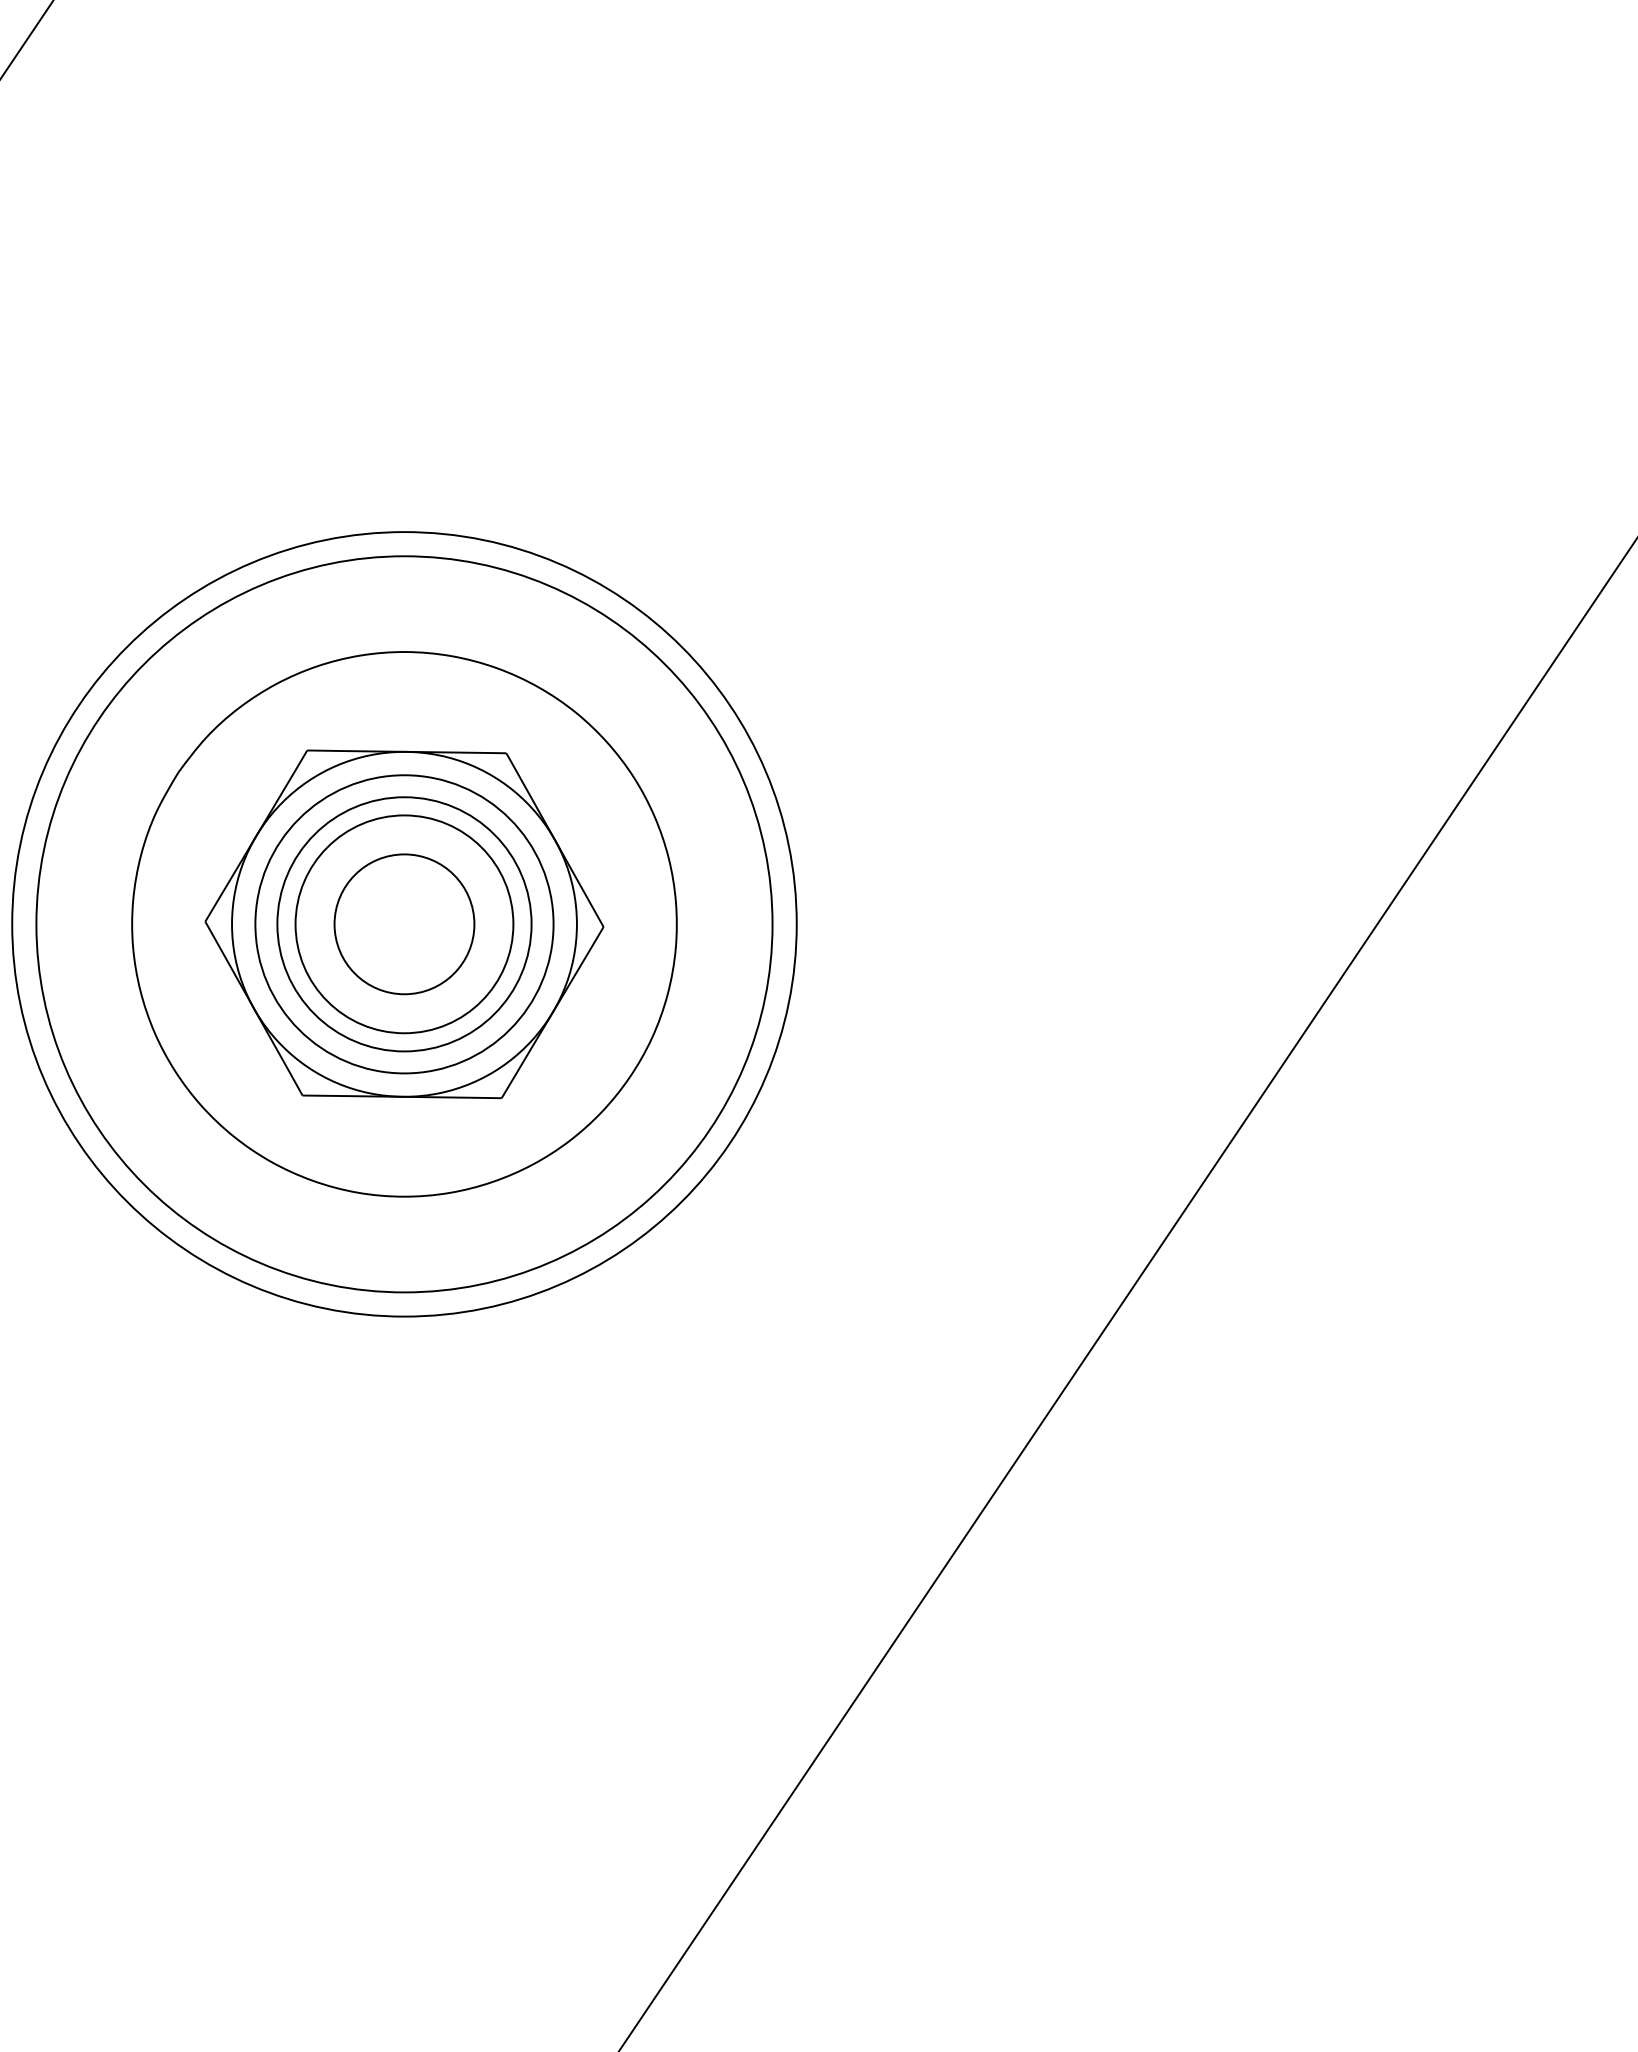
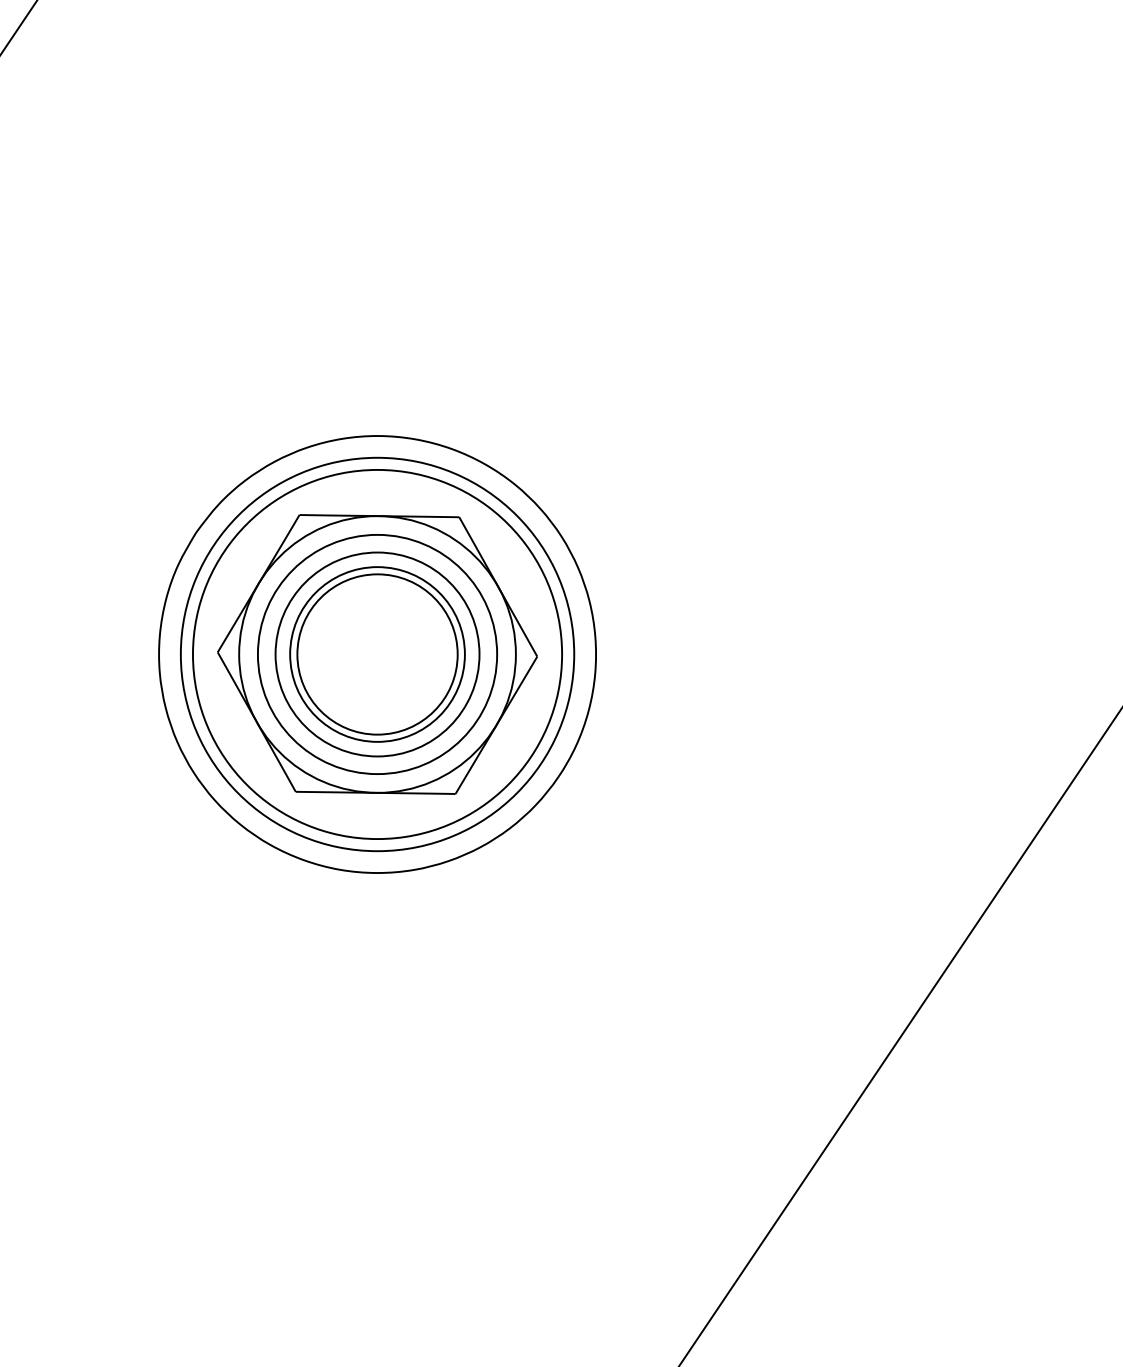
circle: (404, 924) -> (377, 654), size x0.62
circle: (404, 924) -> (377, 654), size x0.62
circle: (404, 924) -> (377, 654), size x1.43

